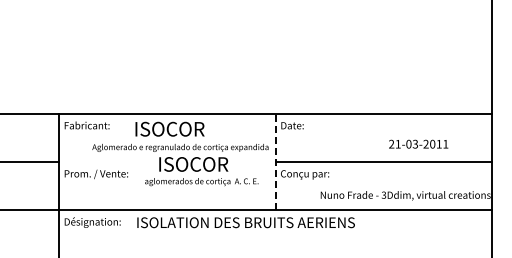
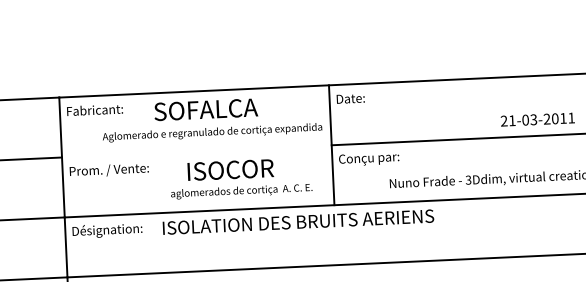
text: (175, 128) -> (205, 108), ISOCOR -> SOFALCA
text: (418, 143) -> (537, 118), moved
line: (275, 161) -> (331, 144), dashed -> solid
text: (201, 171) -> (240, 178), moved

